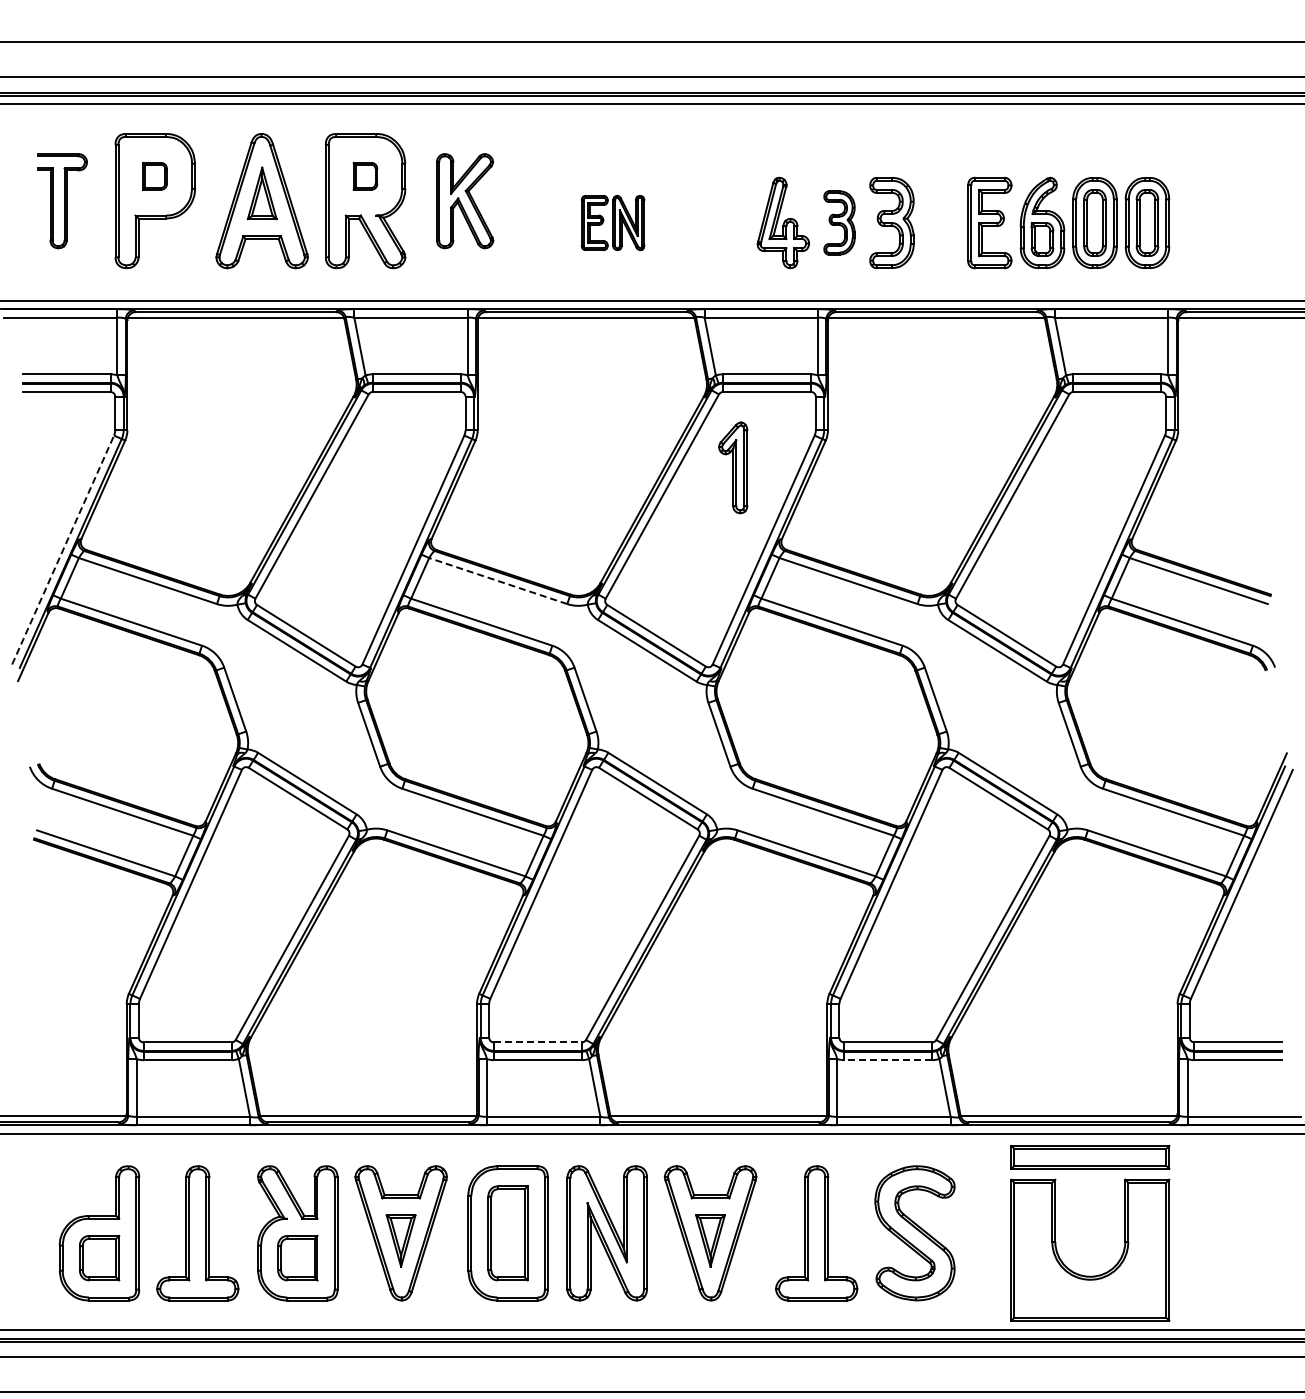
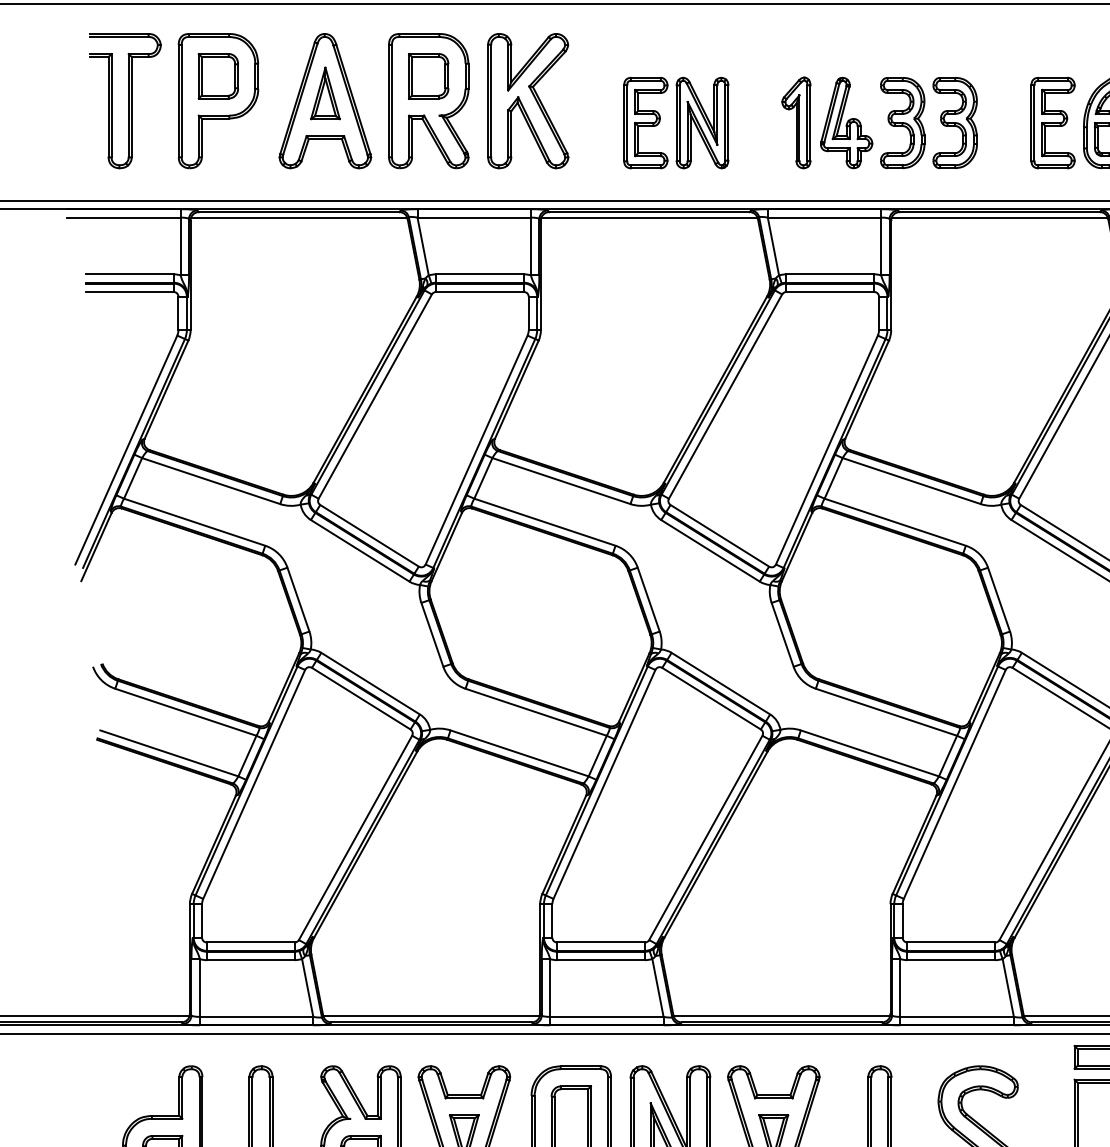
part: (154, 176) -> (217, 76), size x1.67
part: (365, 176) -> (428, 76), size x1.67
part: (62, 201) -> (125, 101), size x1.43
part: (465, 201) -> (528, 101), size x1.43
part: (612, 222) -> (675, 122), size x1.67
part: (839, 222) -> (902, 122), size x1.43
part: (733, 467) -> (796, 122), moved
line: (63, 549) -> (126, 449), dashed -> solid
line: (498, 581) -> (561, 481), dashed -> solid
line: (537, 1042) -> (600, 942), dashed -> solid
line: (888, 1060) -> (951, 960), dashed -> solid

